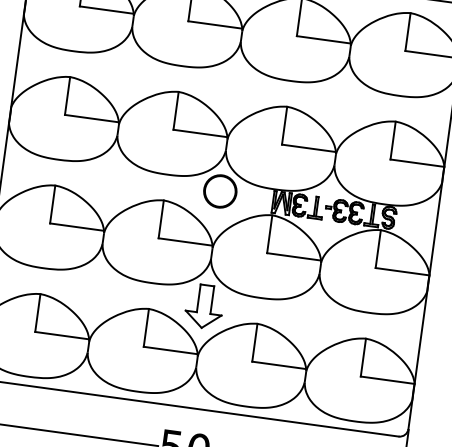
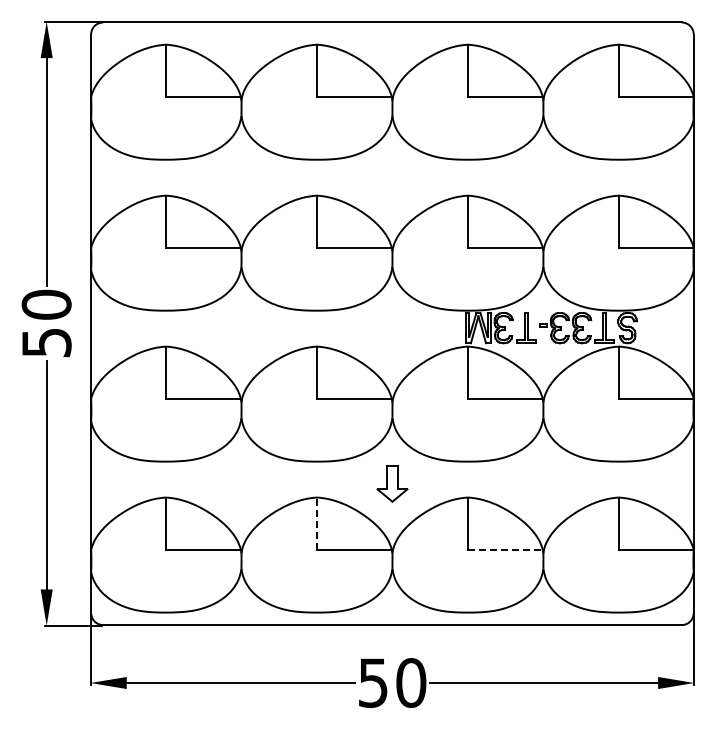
part: (220, 191) -> (392, 323), removed
part: (204, 306) -> (392, 483), size x0.6
line: (146, 327) -> (316, 523), solid -> dashed
line: (279, 365) -> (505, 550), solid -> dashed

